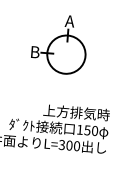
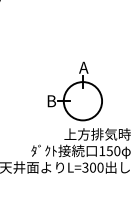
part: (58, 44) -> (74, 91), moved

